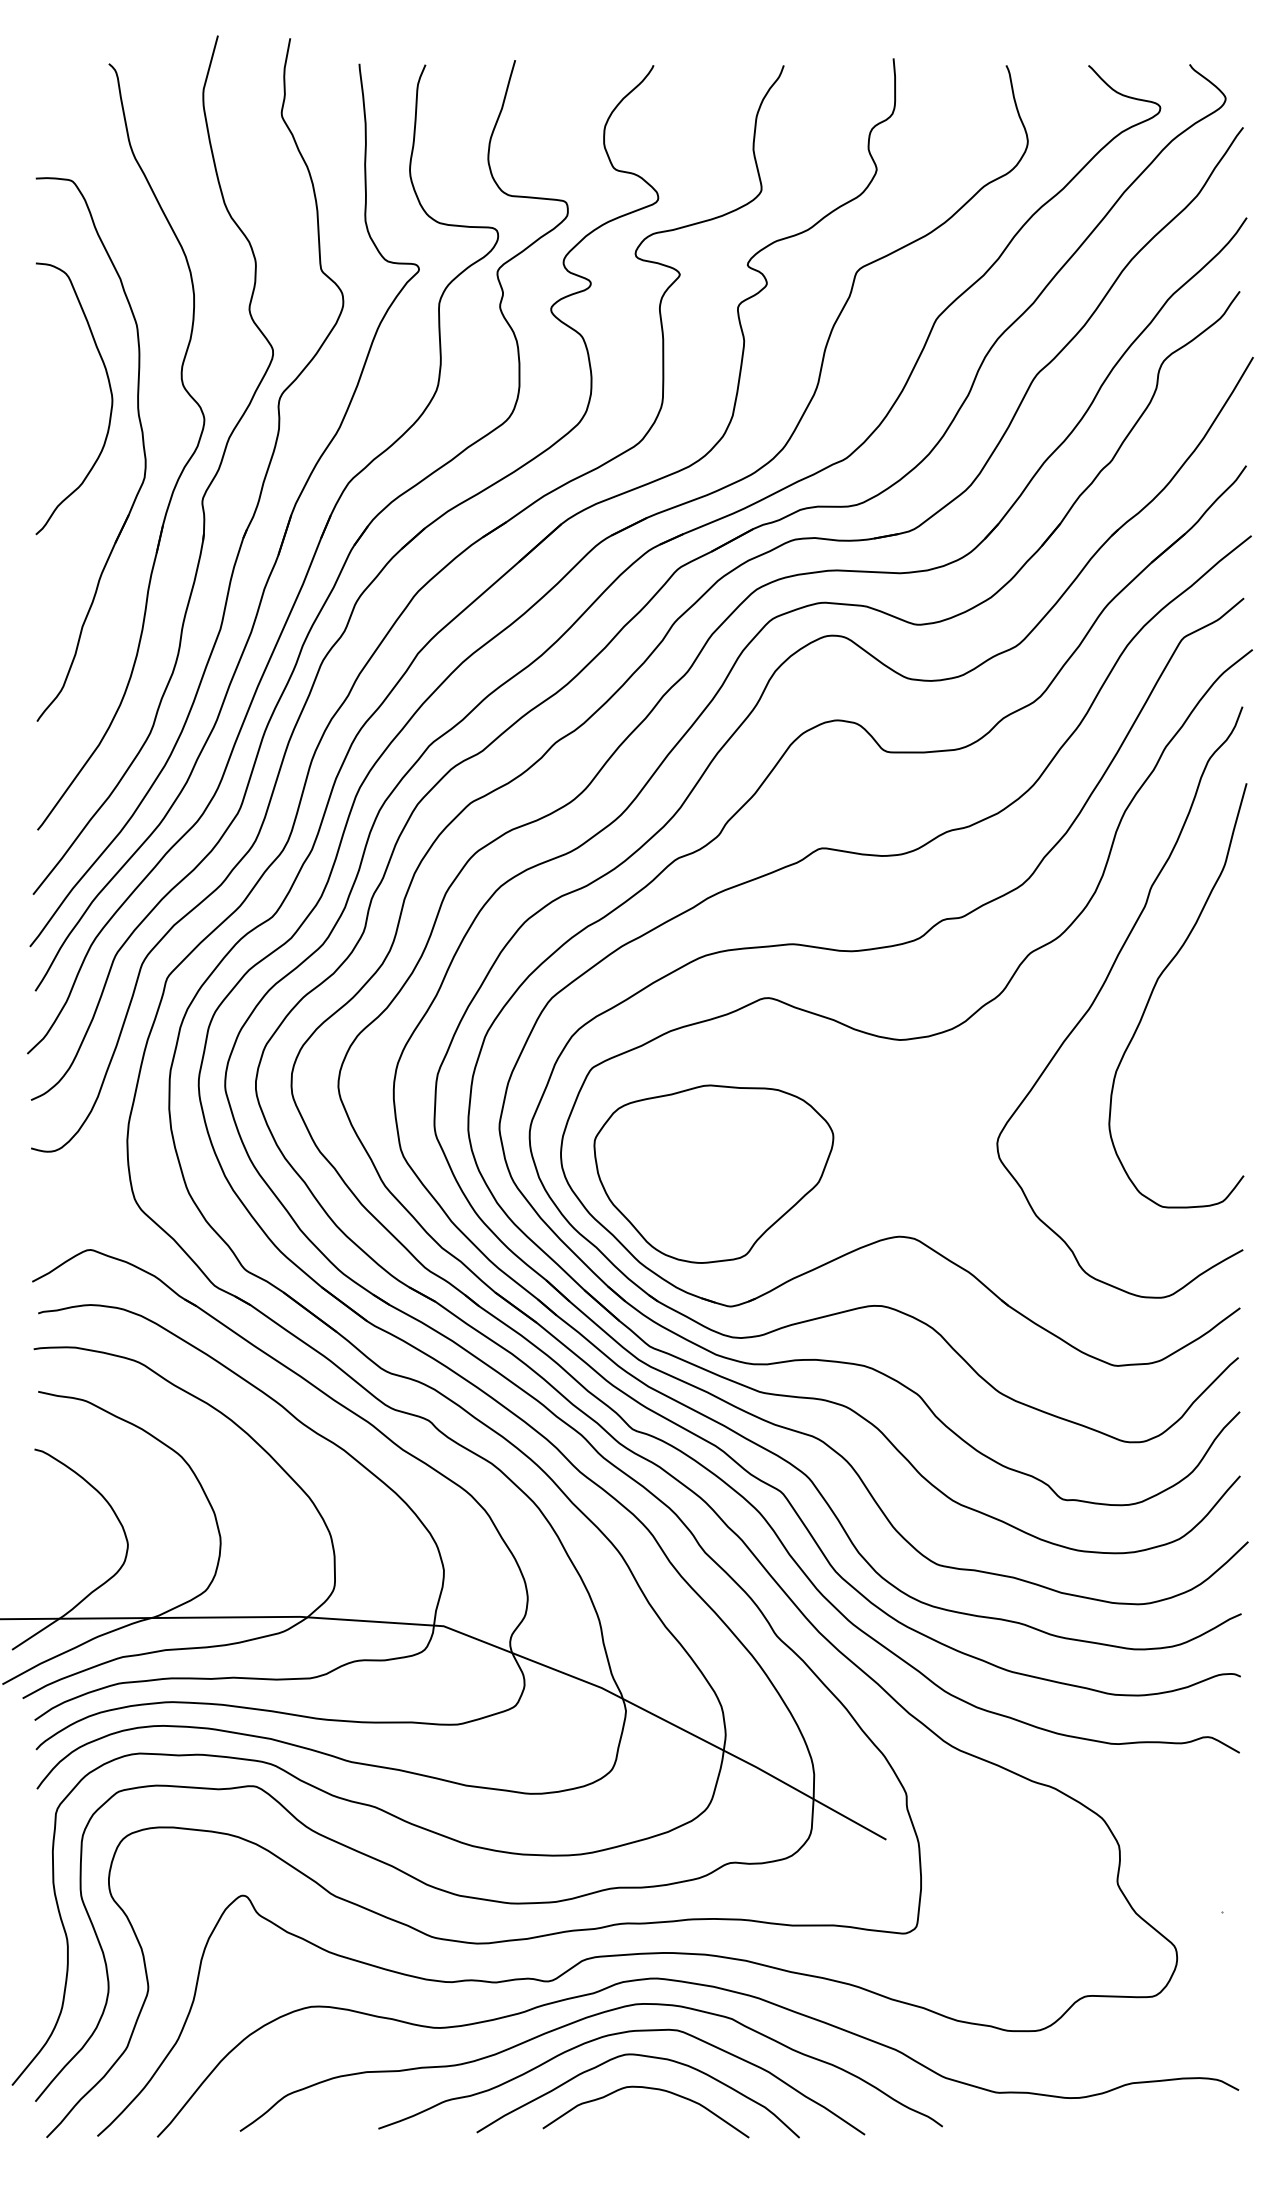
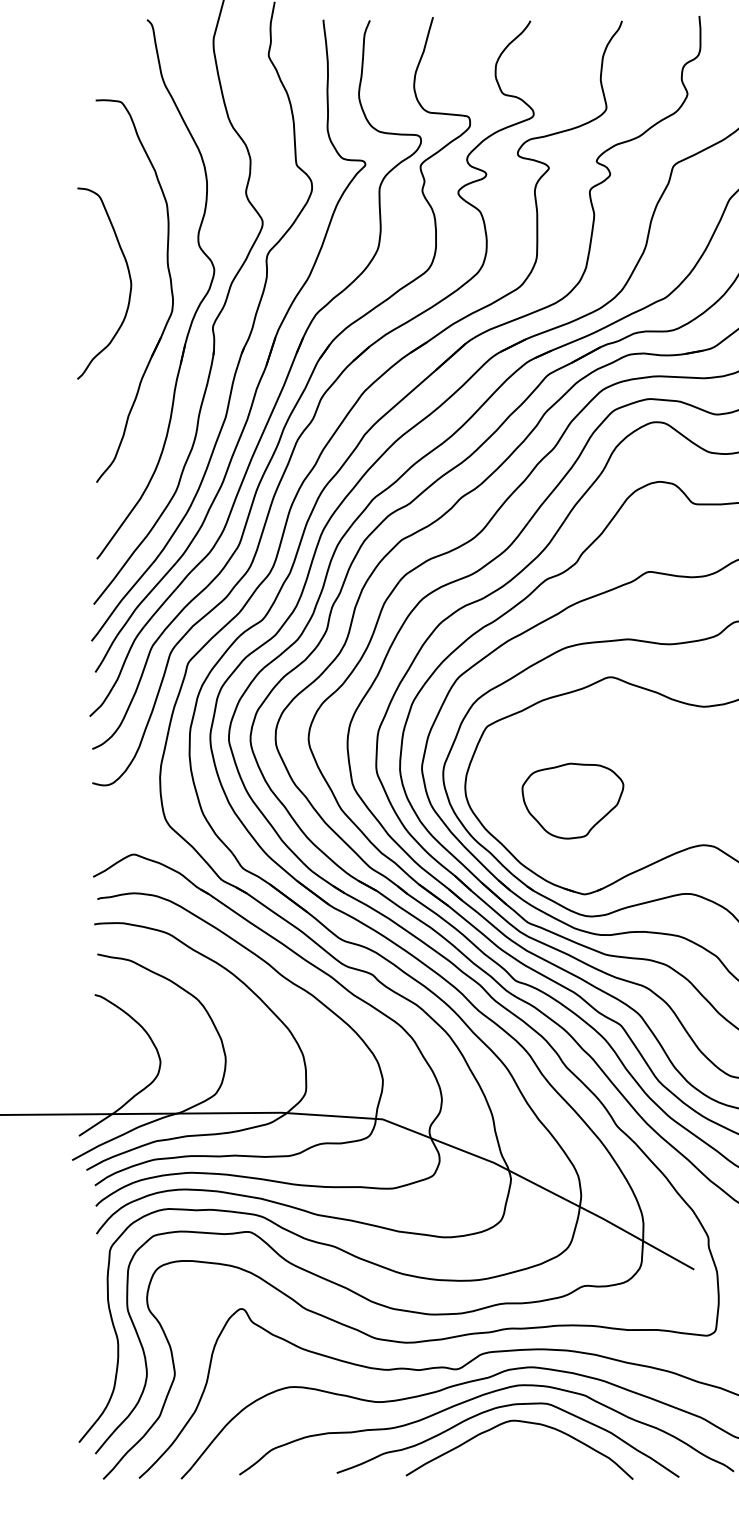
curve: (109, 389) -> (129, 277), moved
part: (713, 1173) -> (572, 800), size x0.6
curve: (650, 2089) -> (528, 1445), removed

